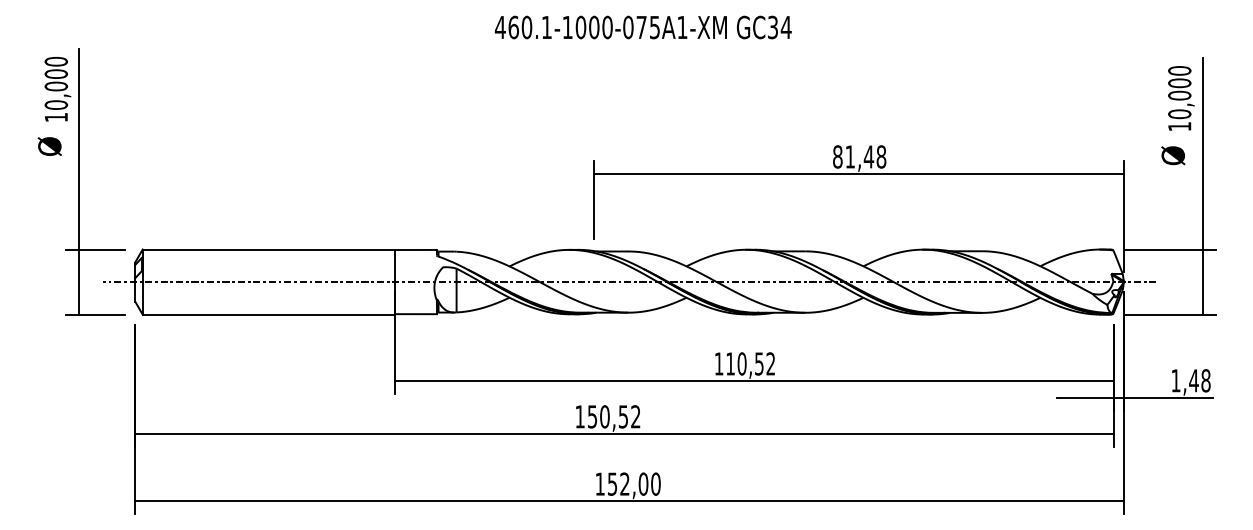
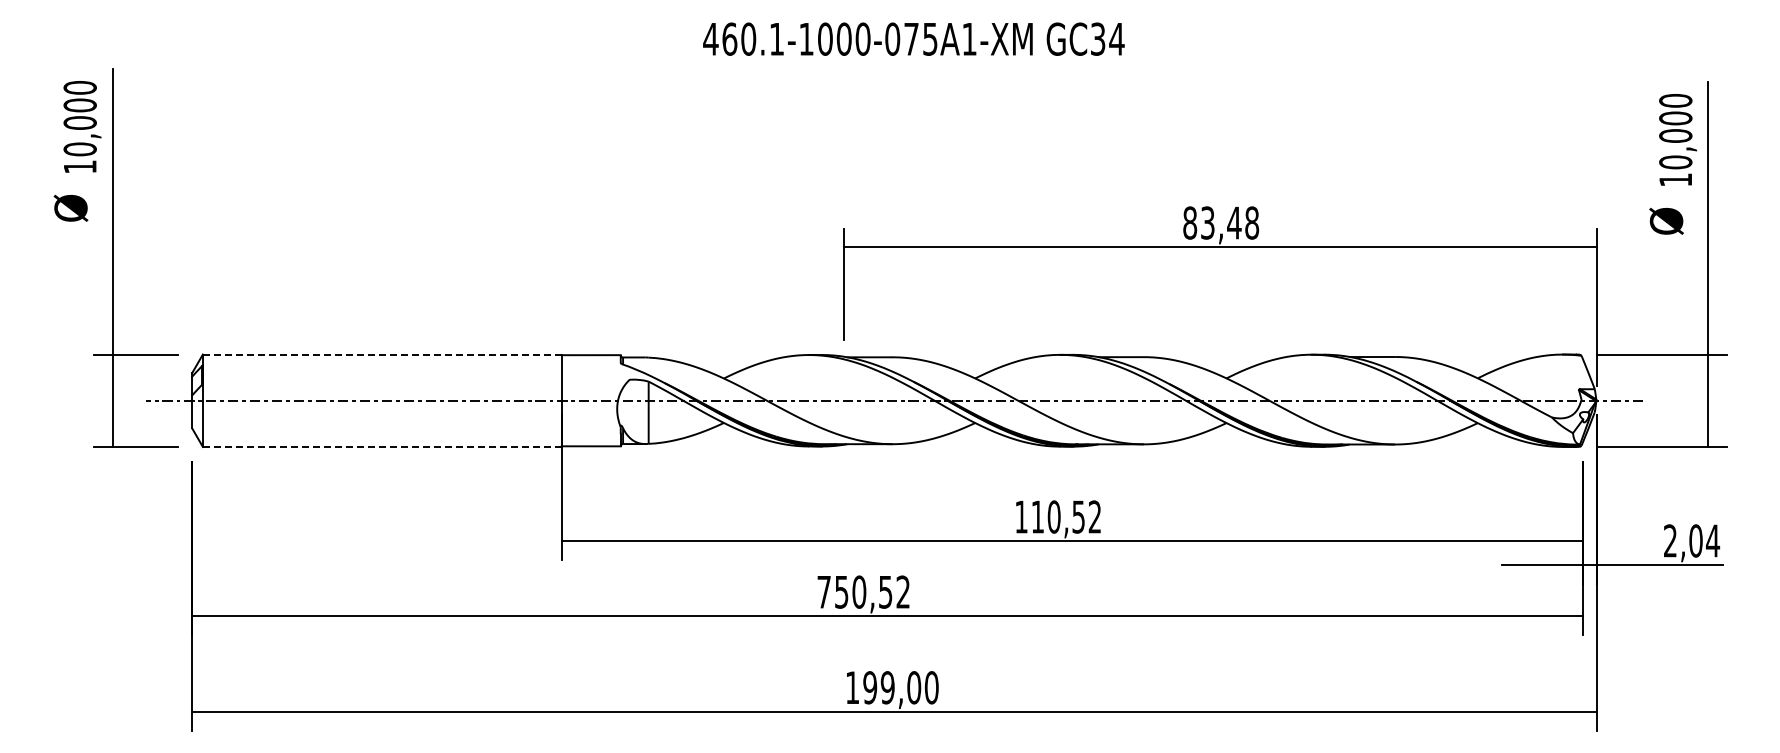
text: (850, 156) -> (1207, 222), 81,48 -> 83,48
line: (268, 249) -> (381, 354), solid -> dashed
line: (269, 314) -> (382, 446), solid -> dashed
text: (1191, 380) -> (1692, 540), 1,48 -> 2,04
text: (579, 417) -> (823, 592), 150,52 -> 750,52
text: (618, 483) -> (878, 687), 152,00 -> 199,00

